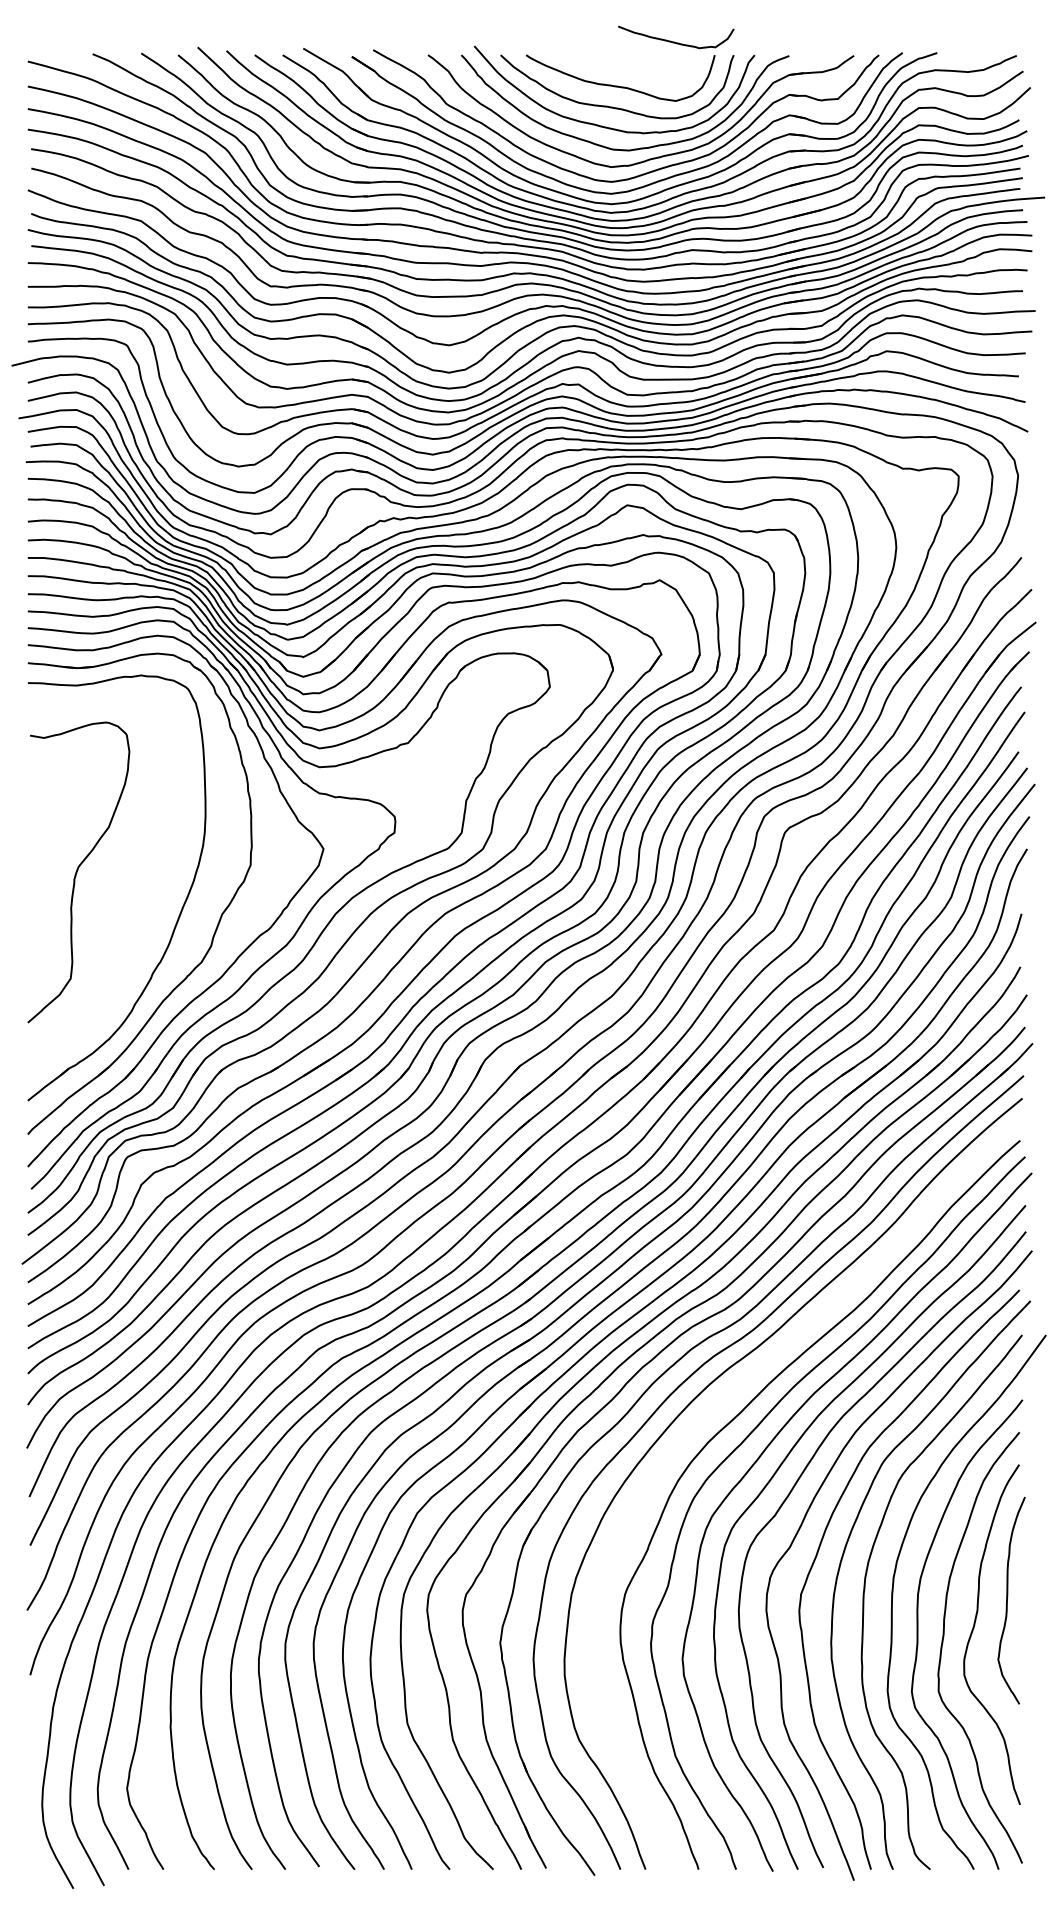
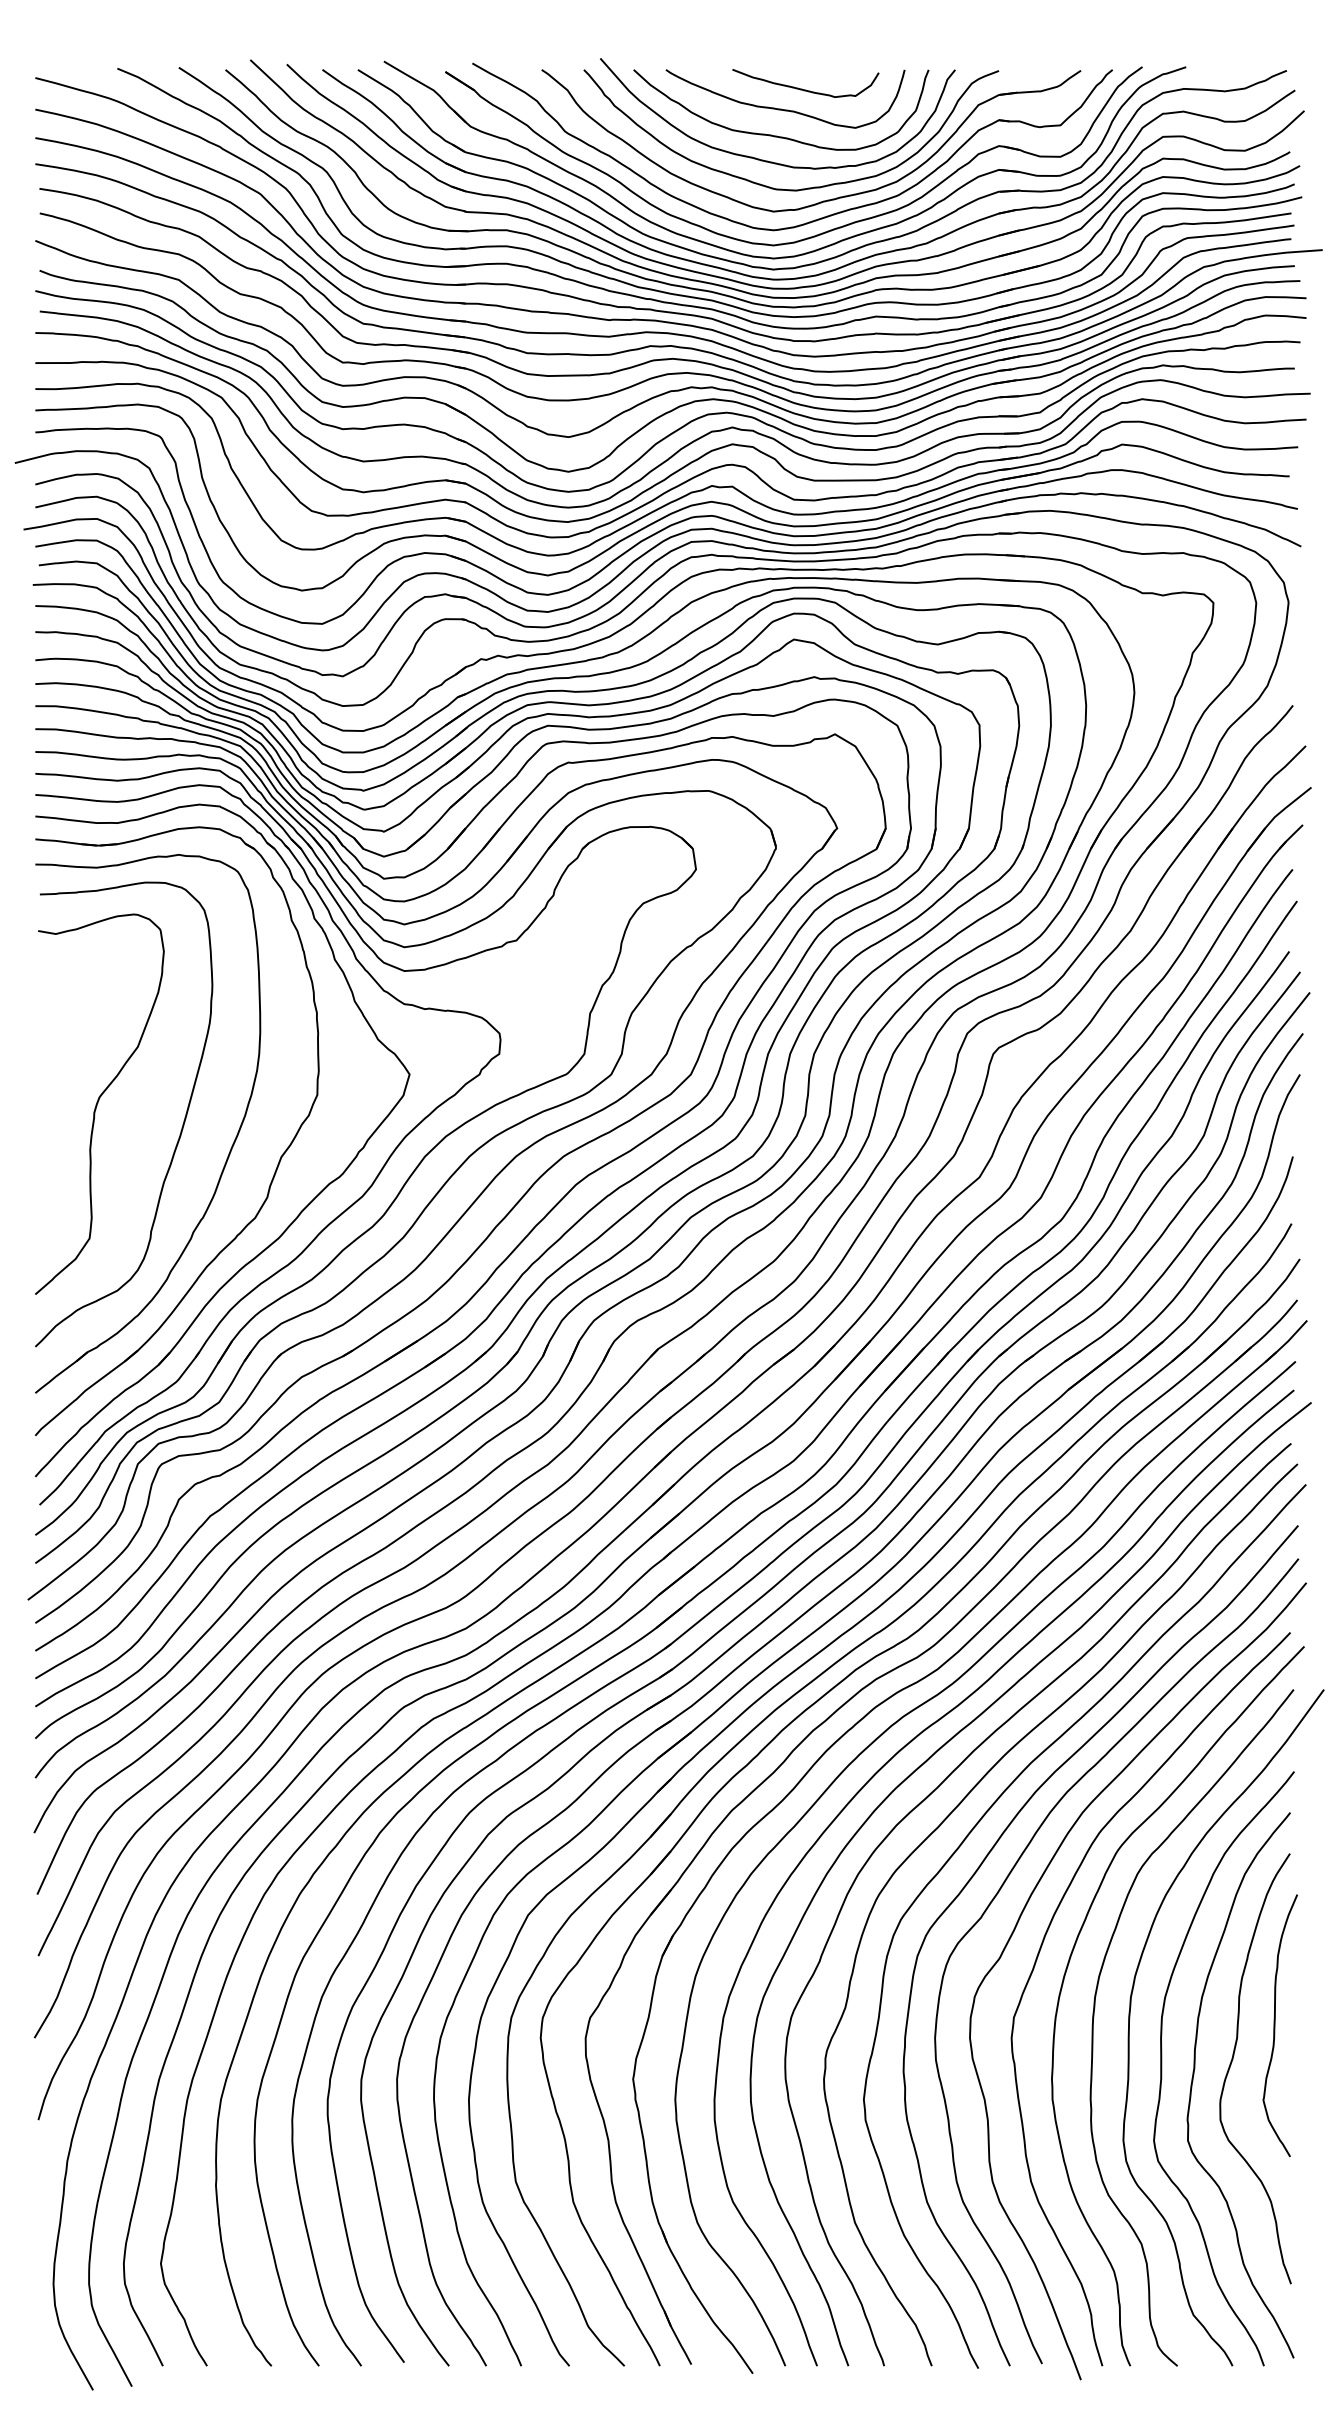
curve: (673, 41) -> (802, 88), moved
curve: (143, 890) -> (181, 1127), added
curve: (731, 1393) -> (925, 1763), added

